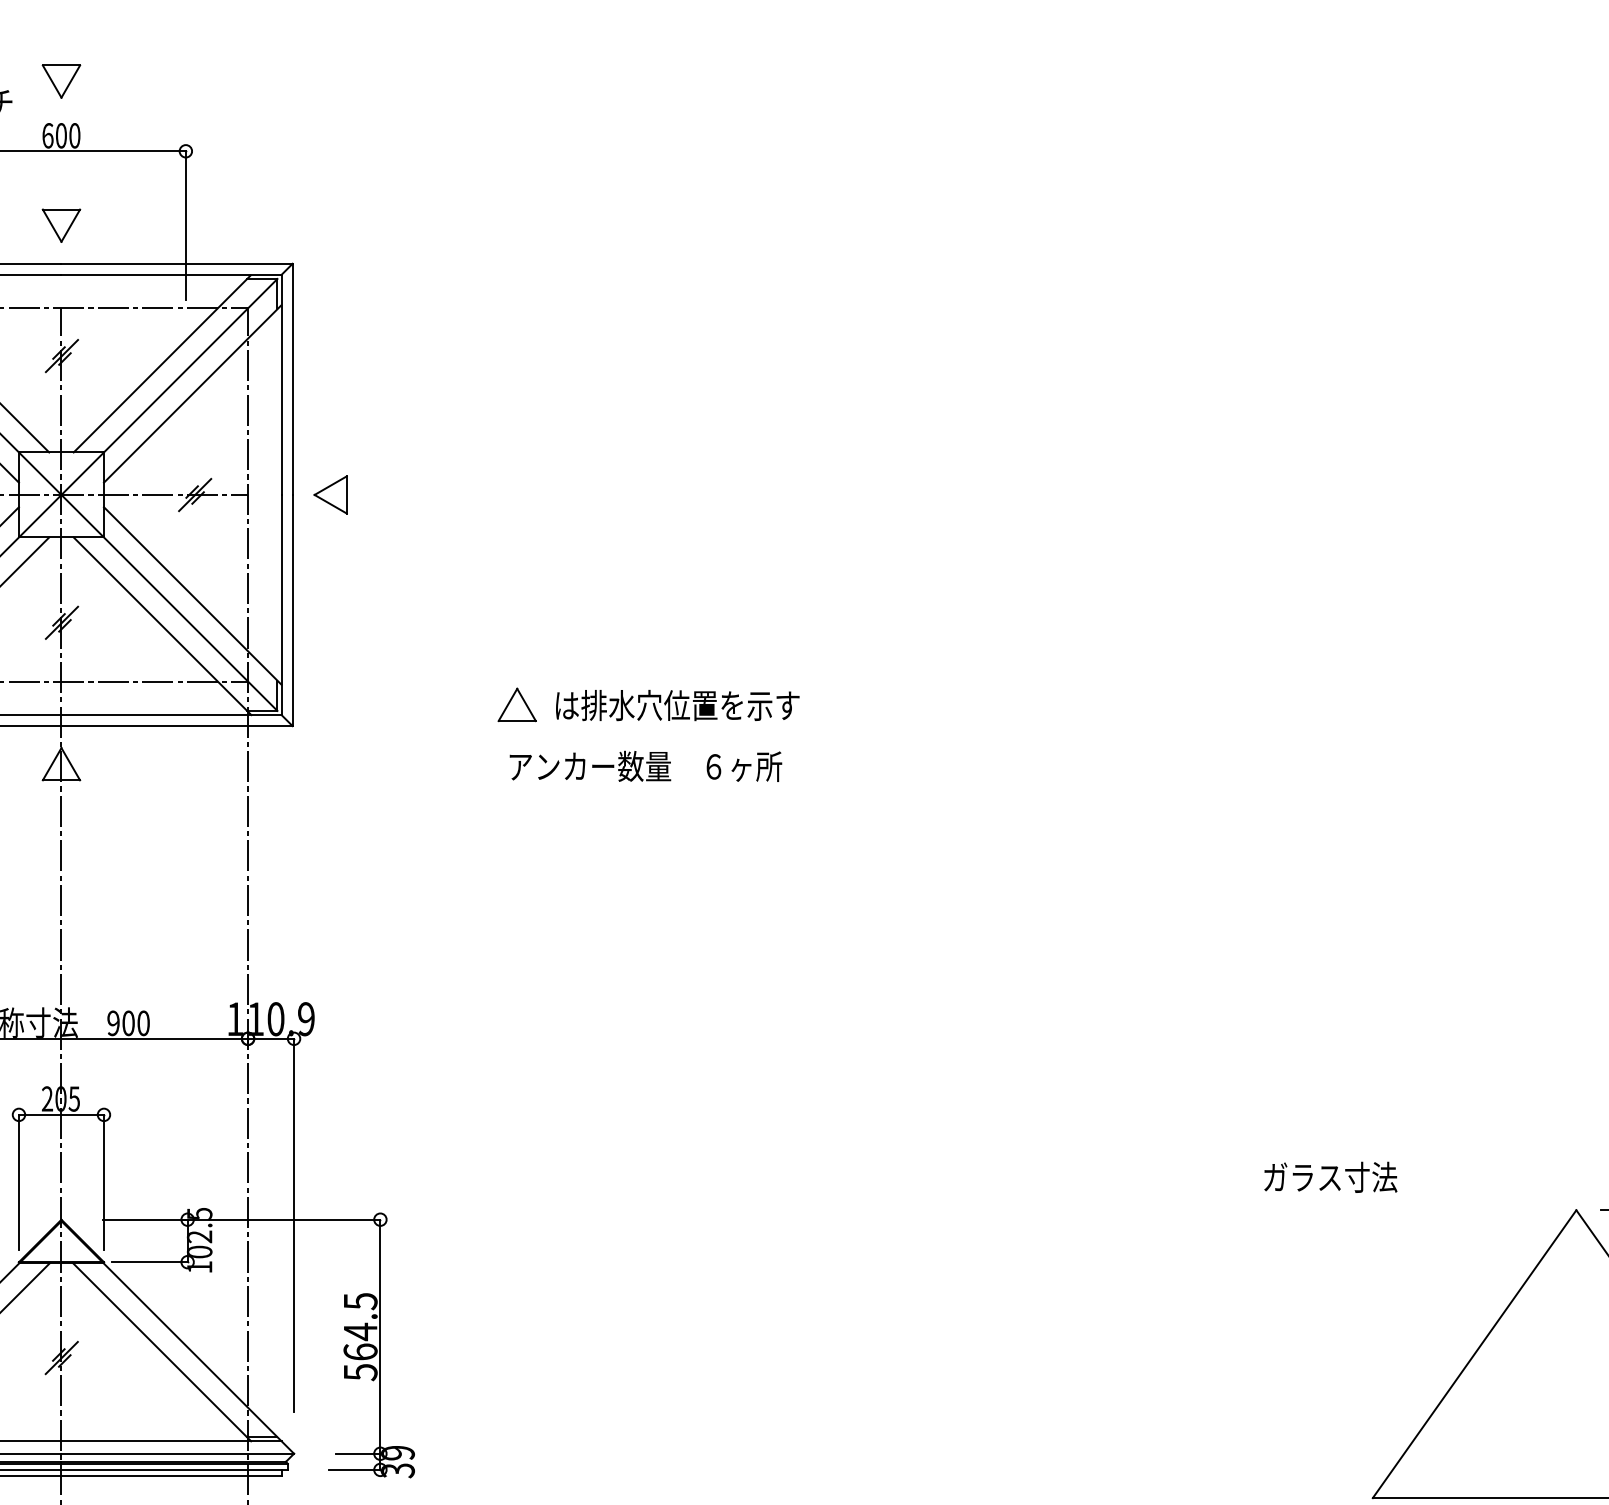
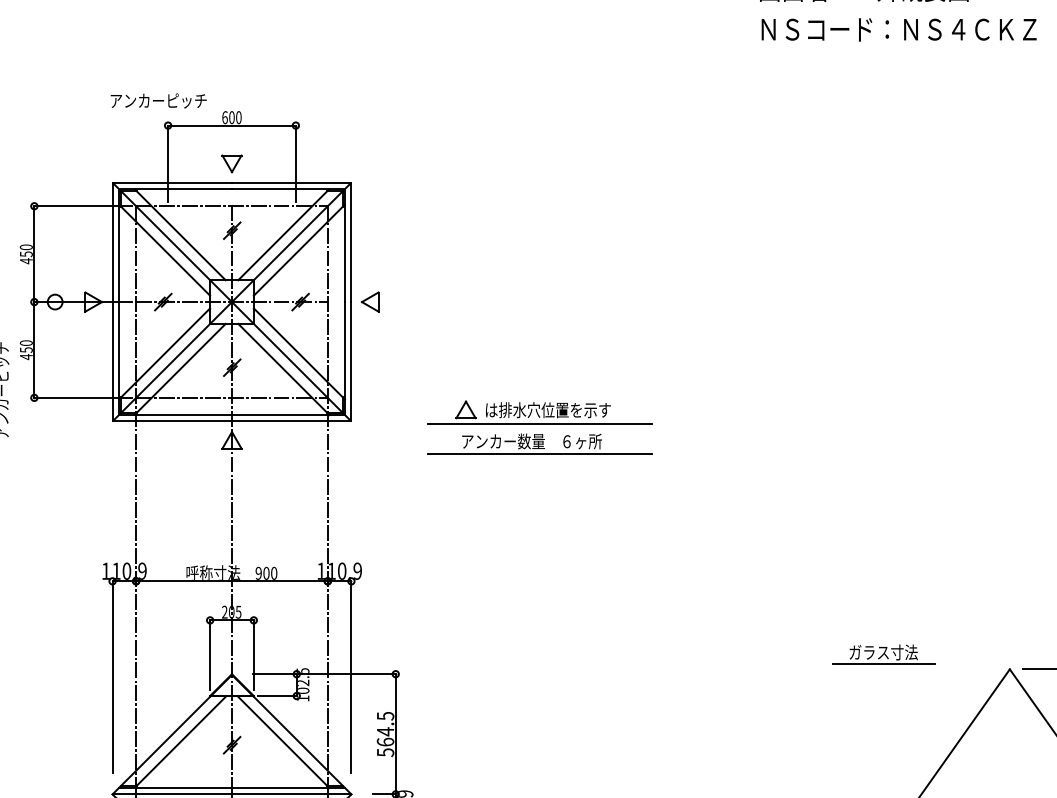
part: (60, 80) -> (231, 89), removed
line: (660, 733) -> (539, 424), added
line: (660, 791) -> (539, 454), added
line: (1330, 1200) -> (883, 664), added

